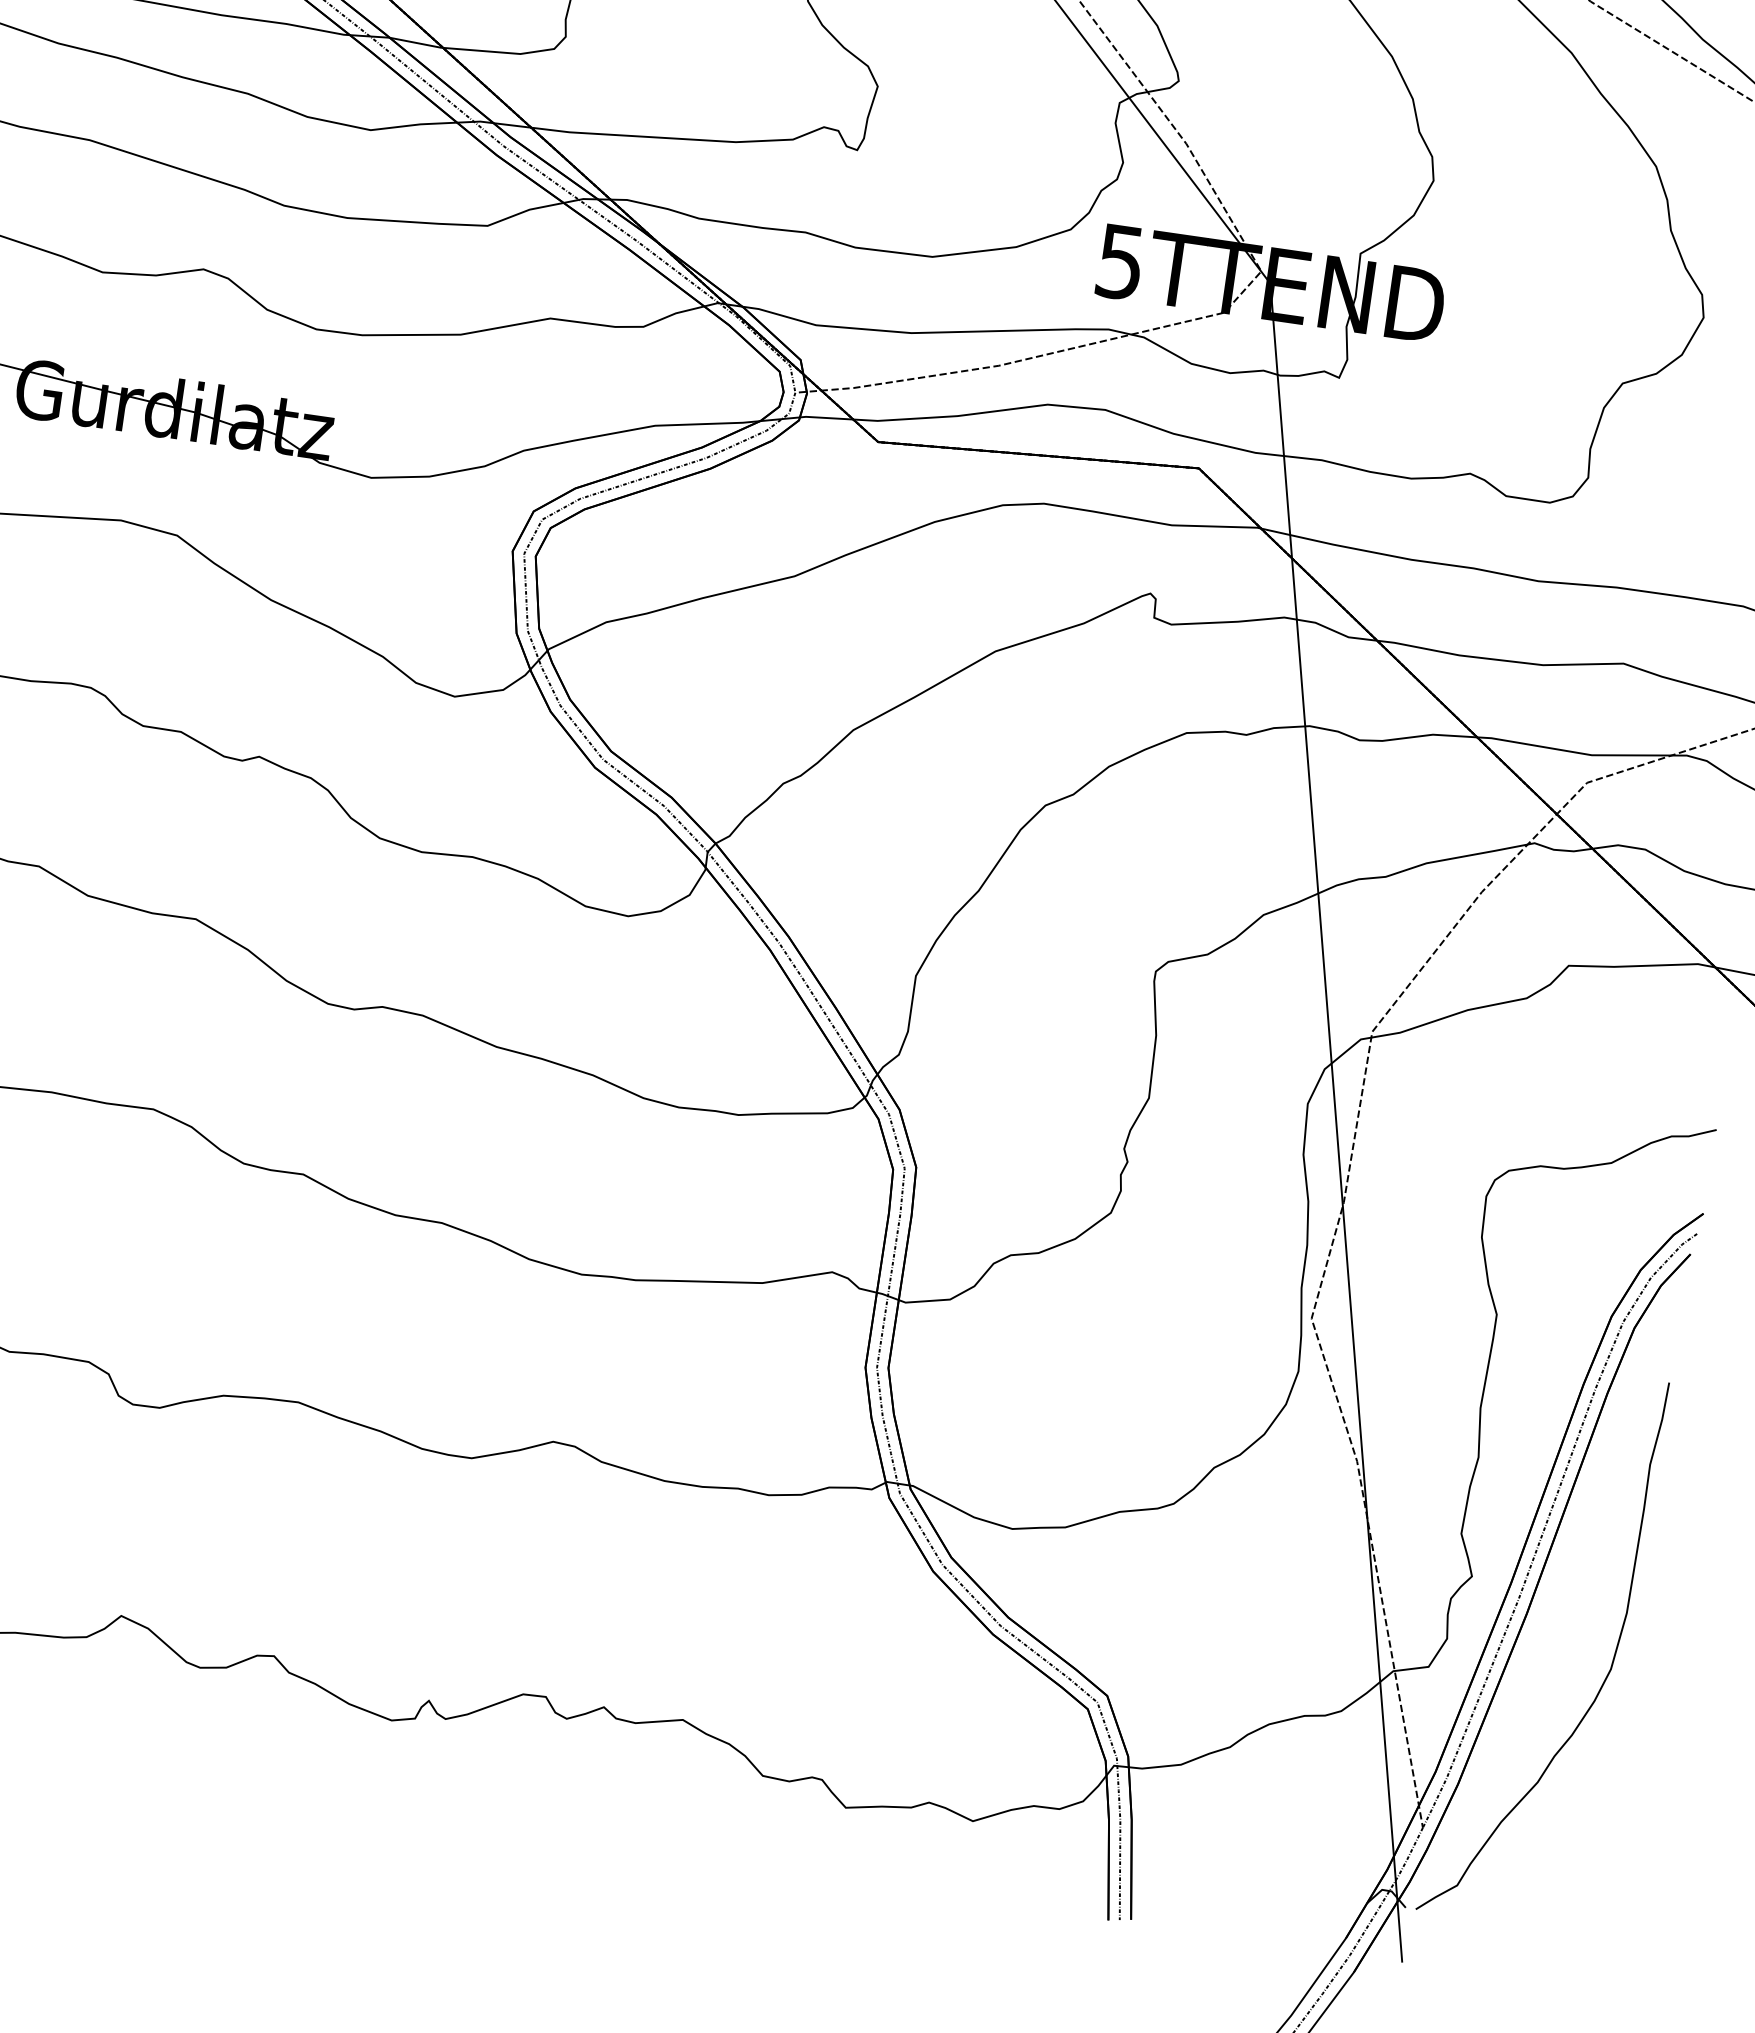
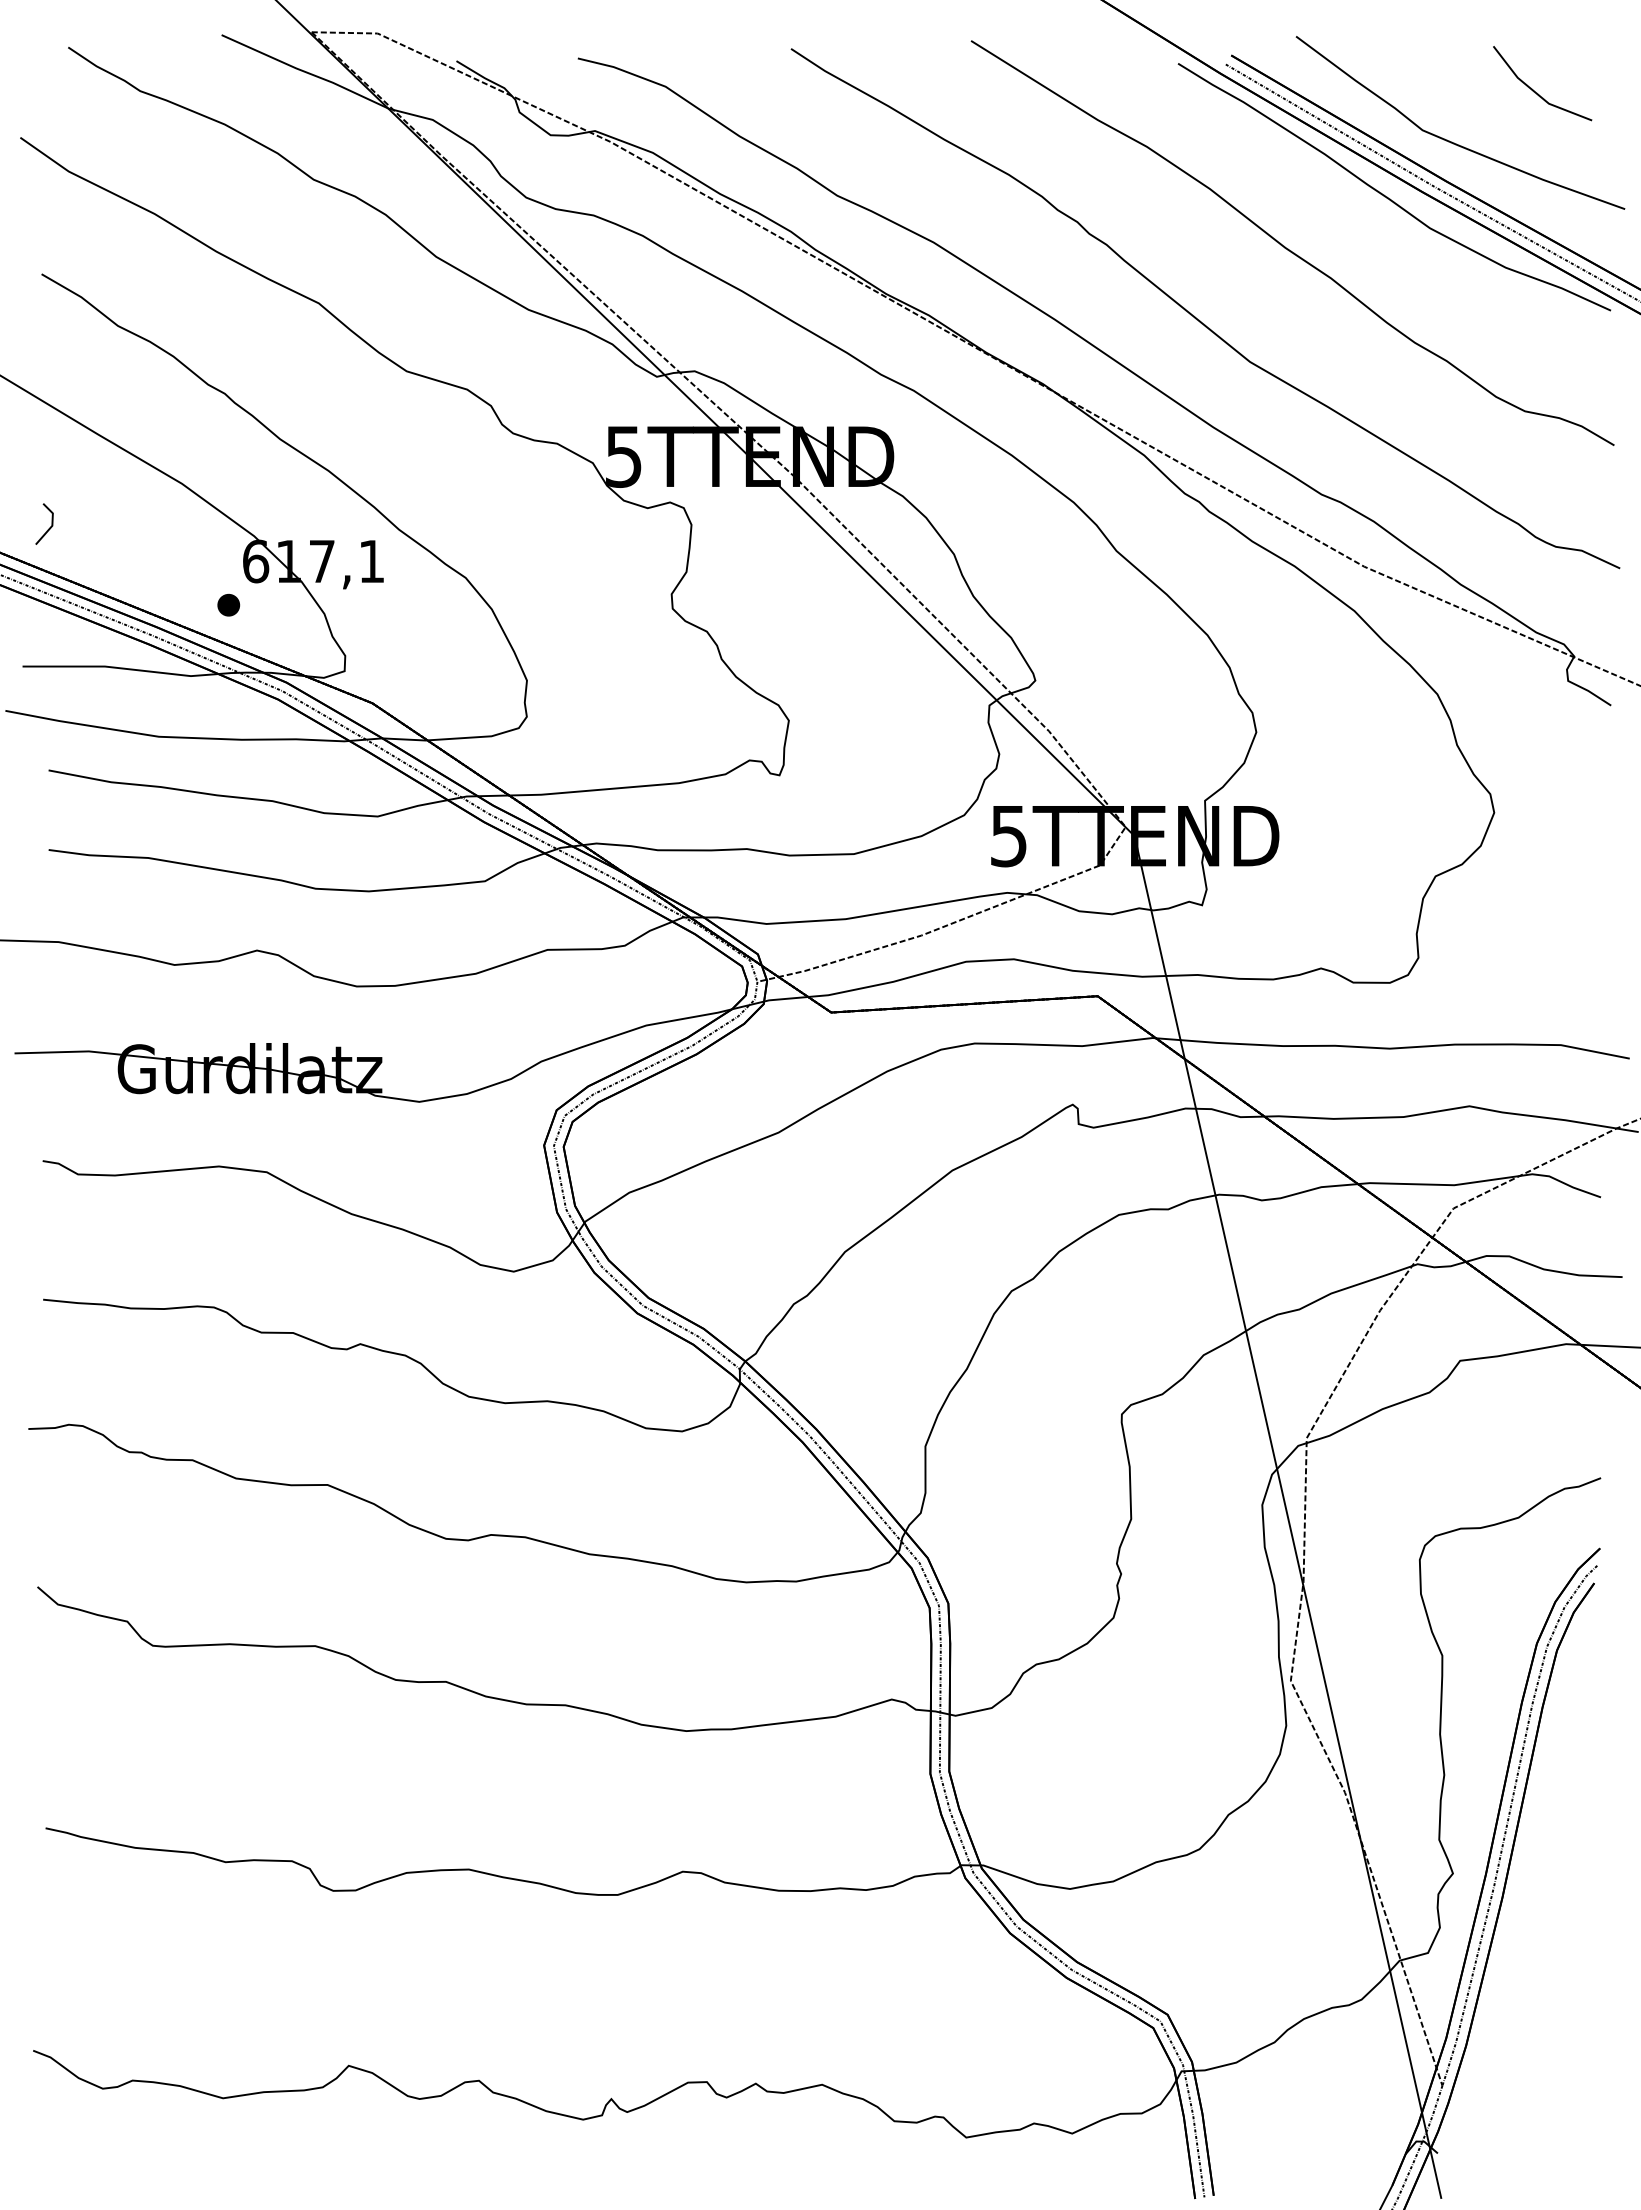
curve: (1602, 1682) -> (1572, 1945), removed

